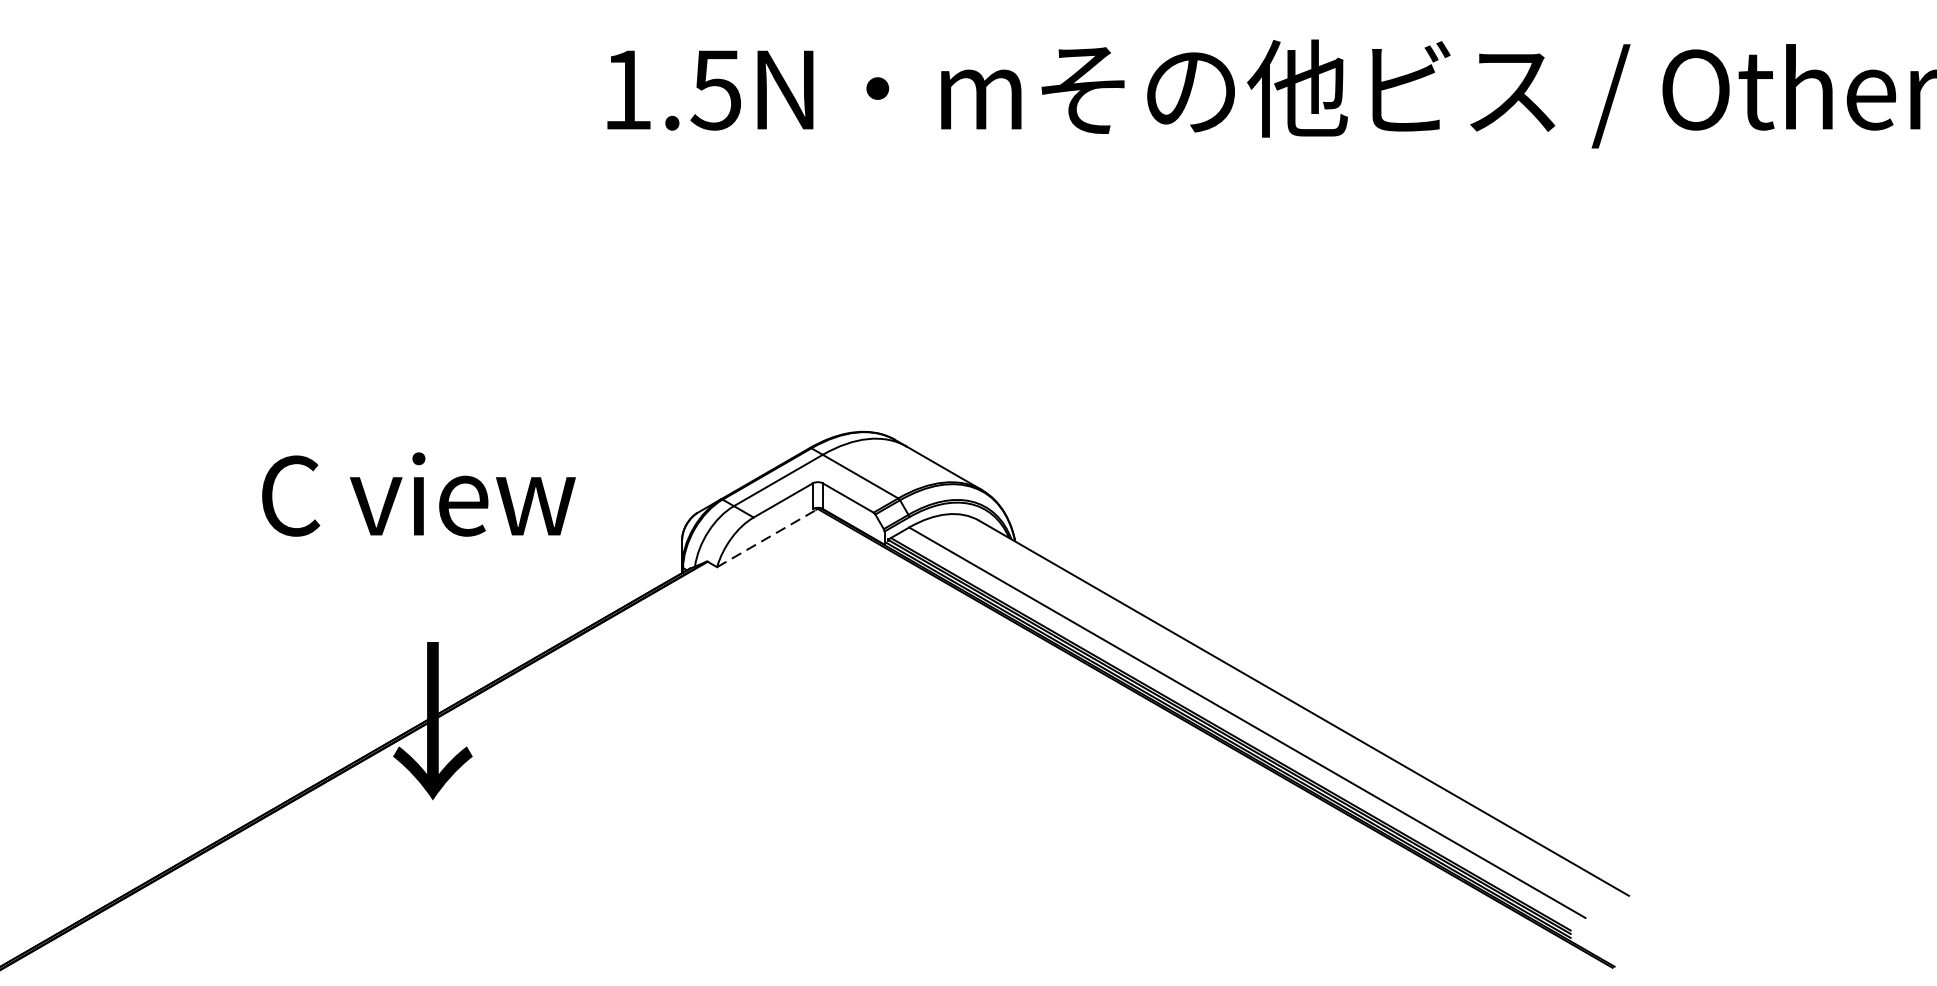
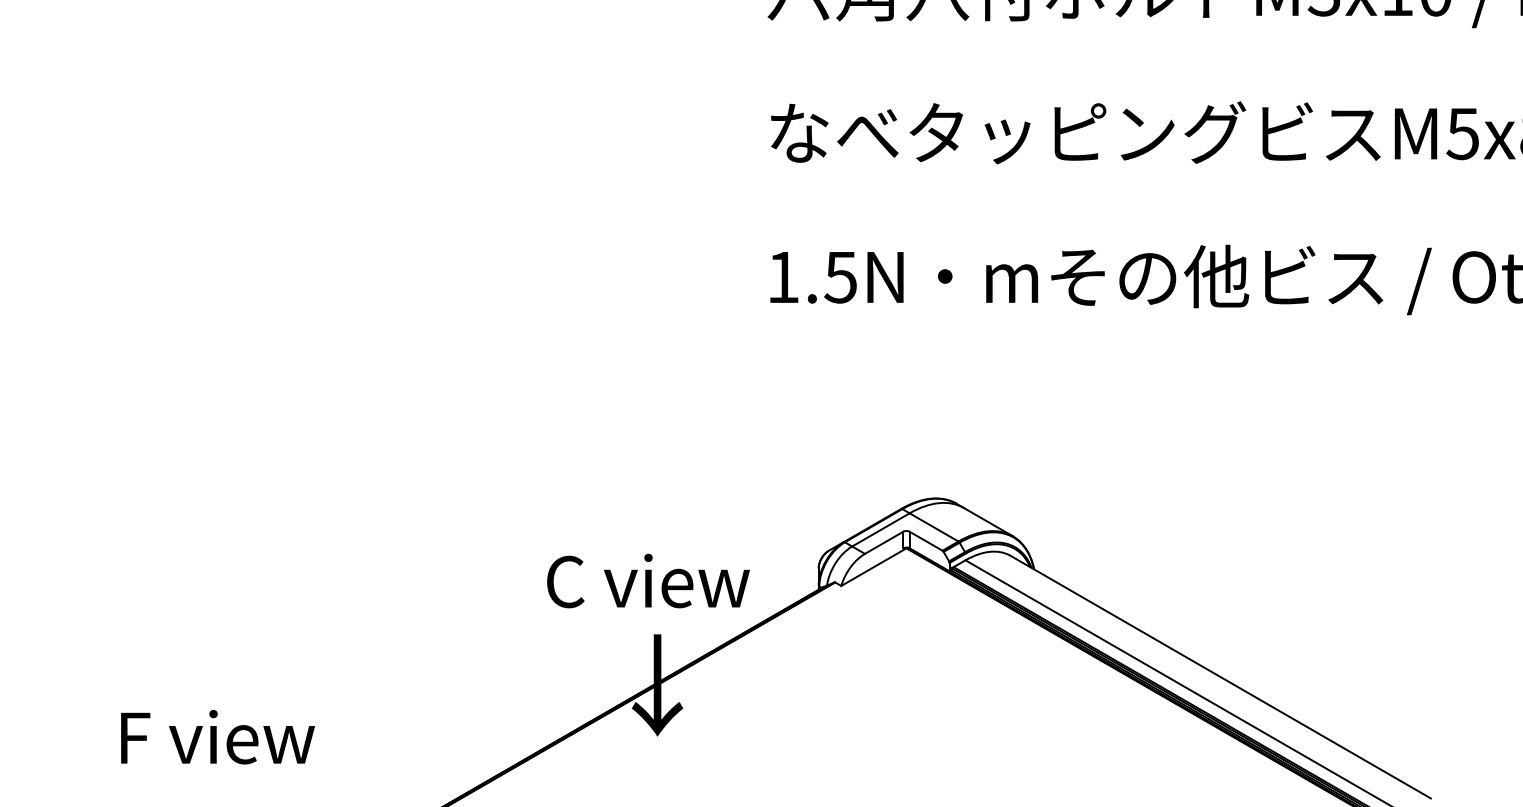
text: (418, 493) -> (648, 580), moved
line: (766, 538) -> (873, 567), dashed -> solid

